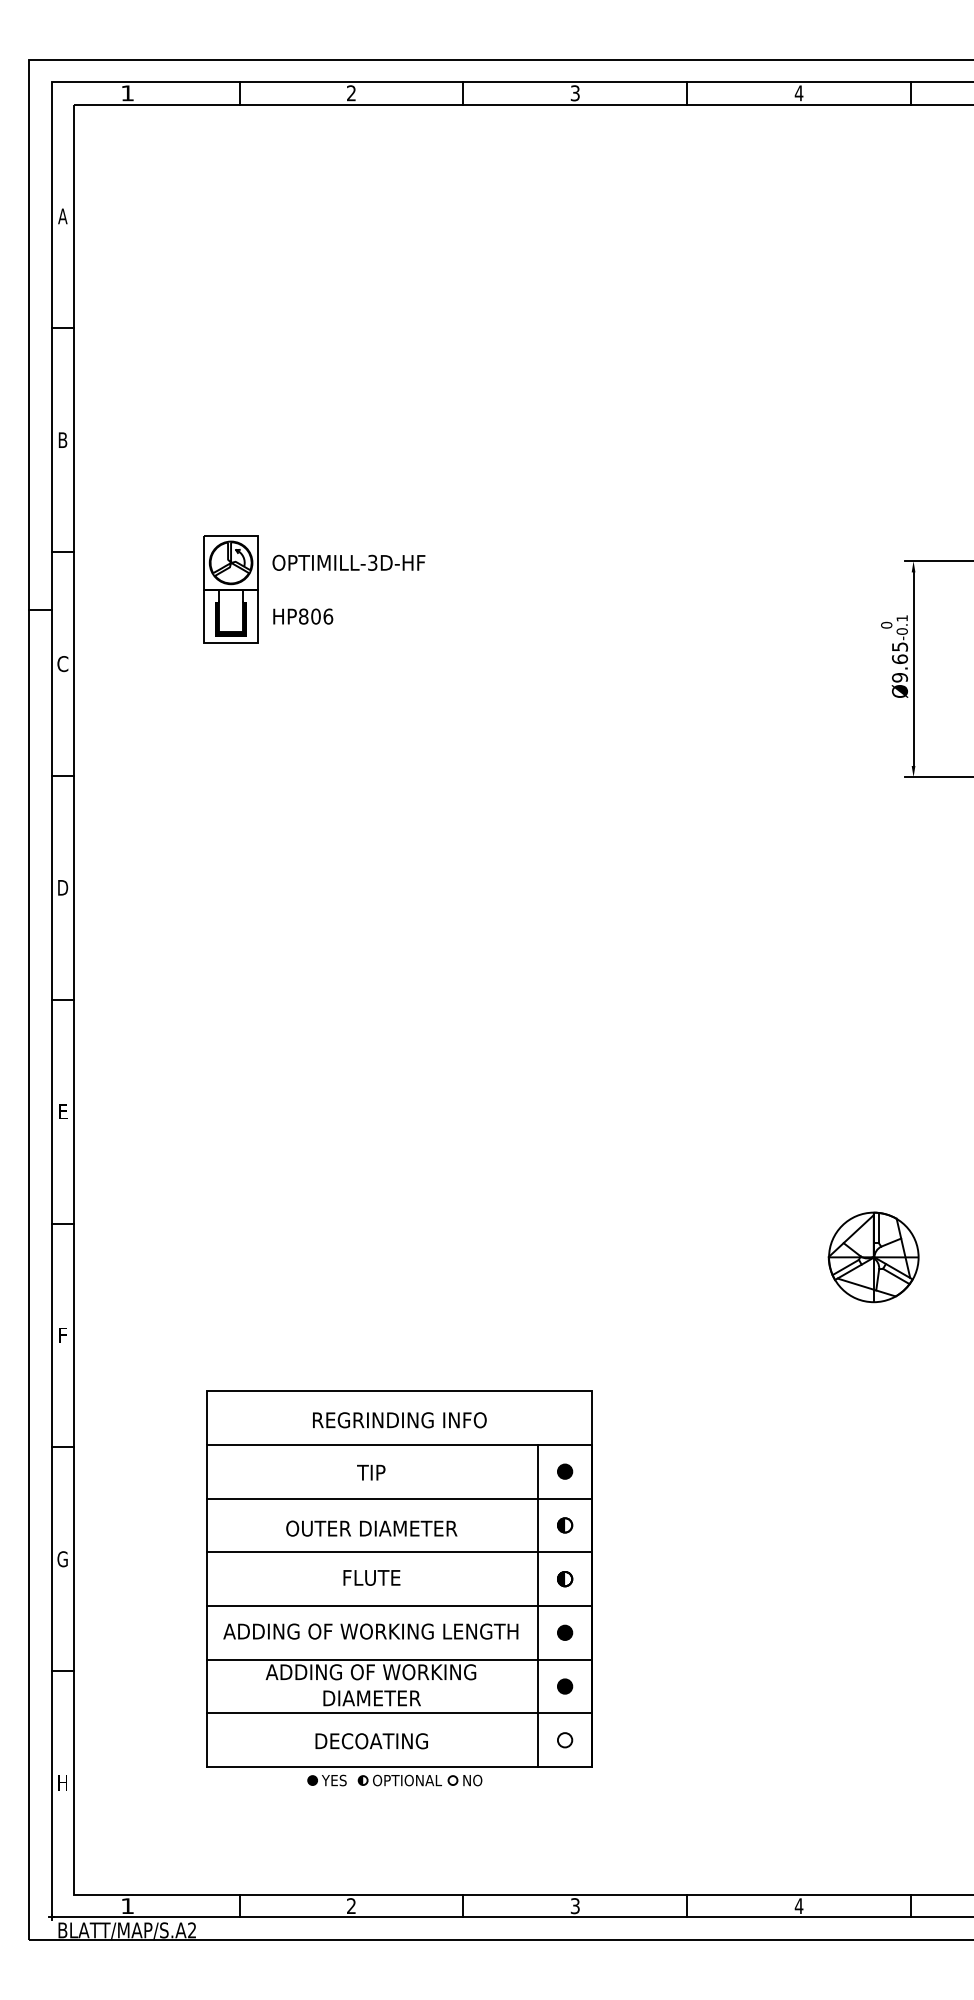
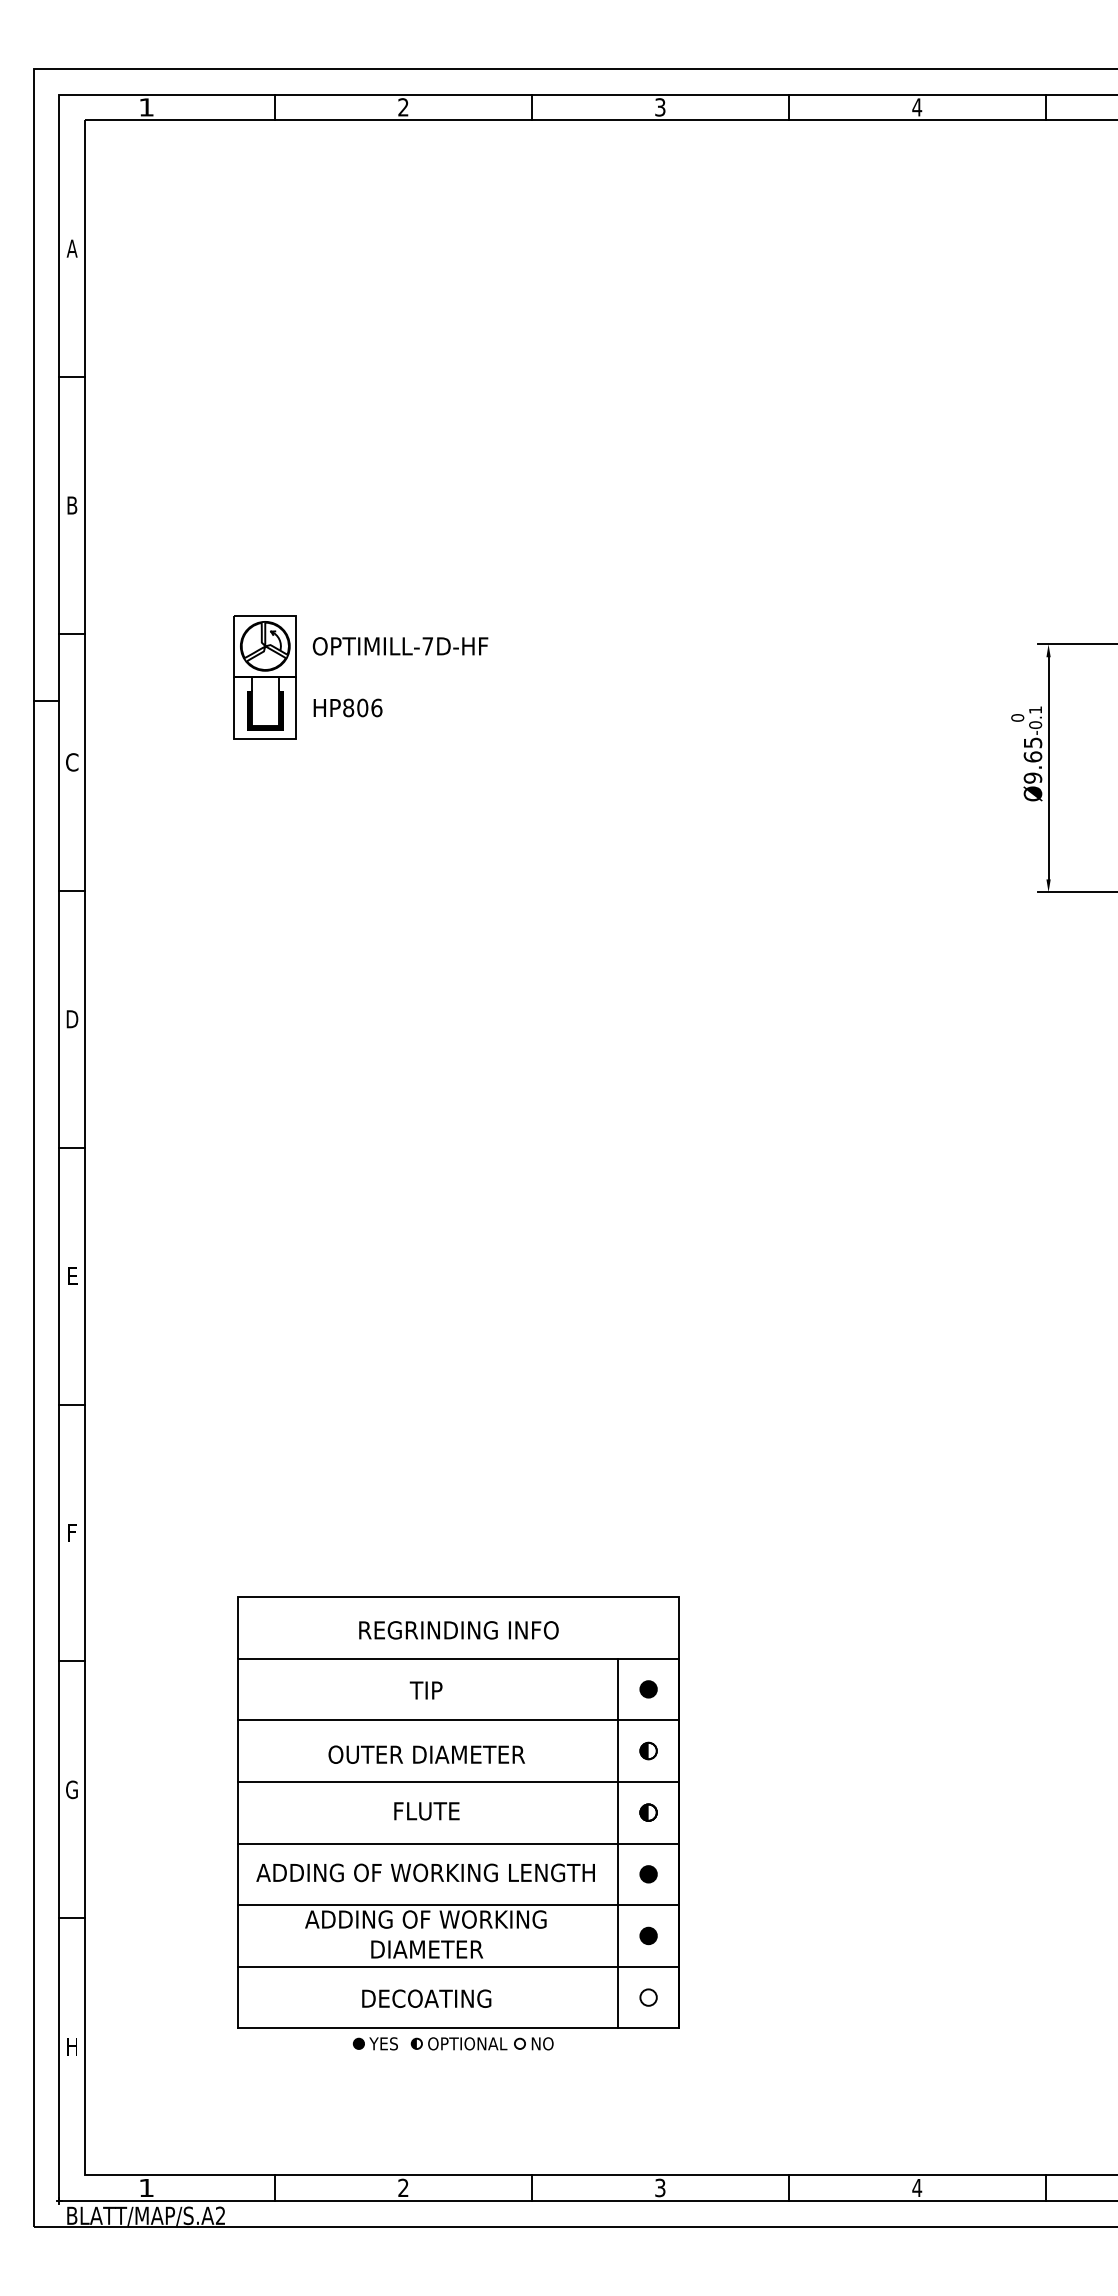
text: (372, 563) -> (427, 646), OPTIMILL-3D-HF -> OPTIMILL-7D-HF
part: (873, 1257) -> (1002, 1443), removed

